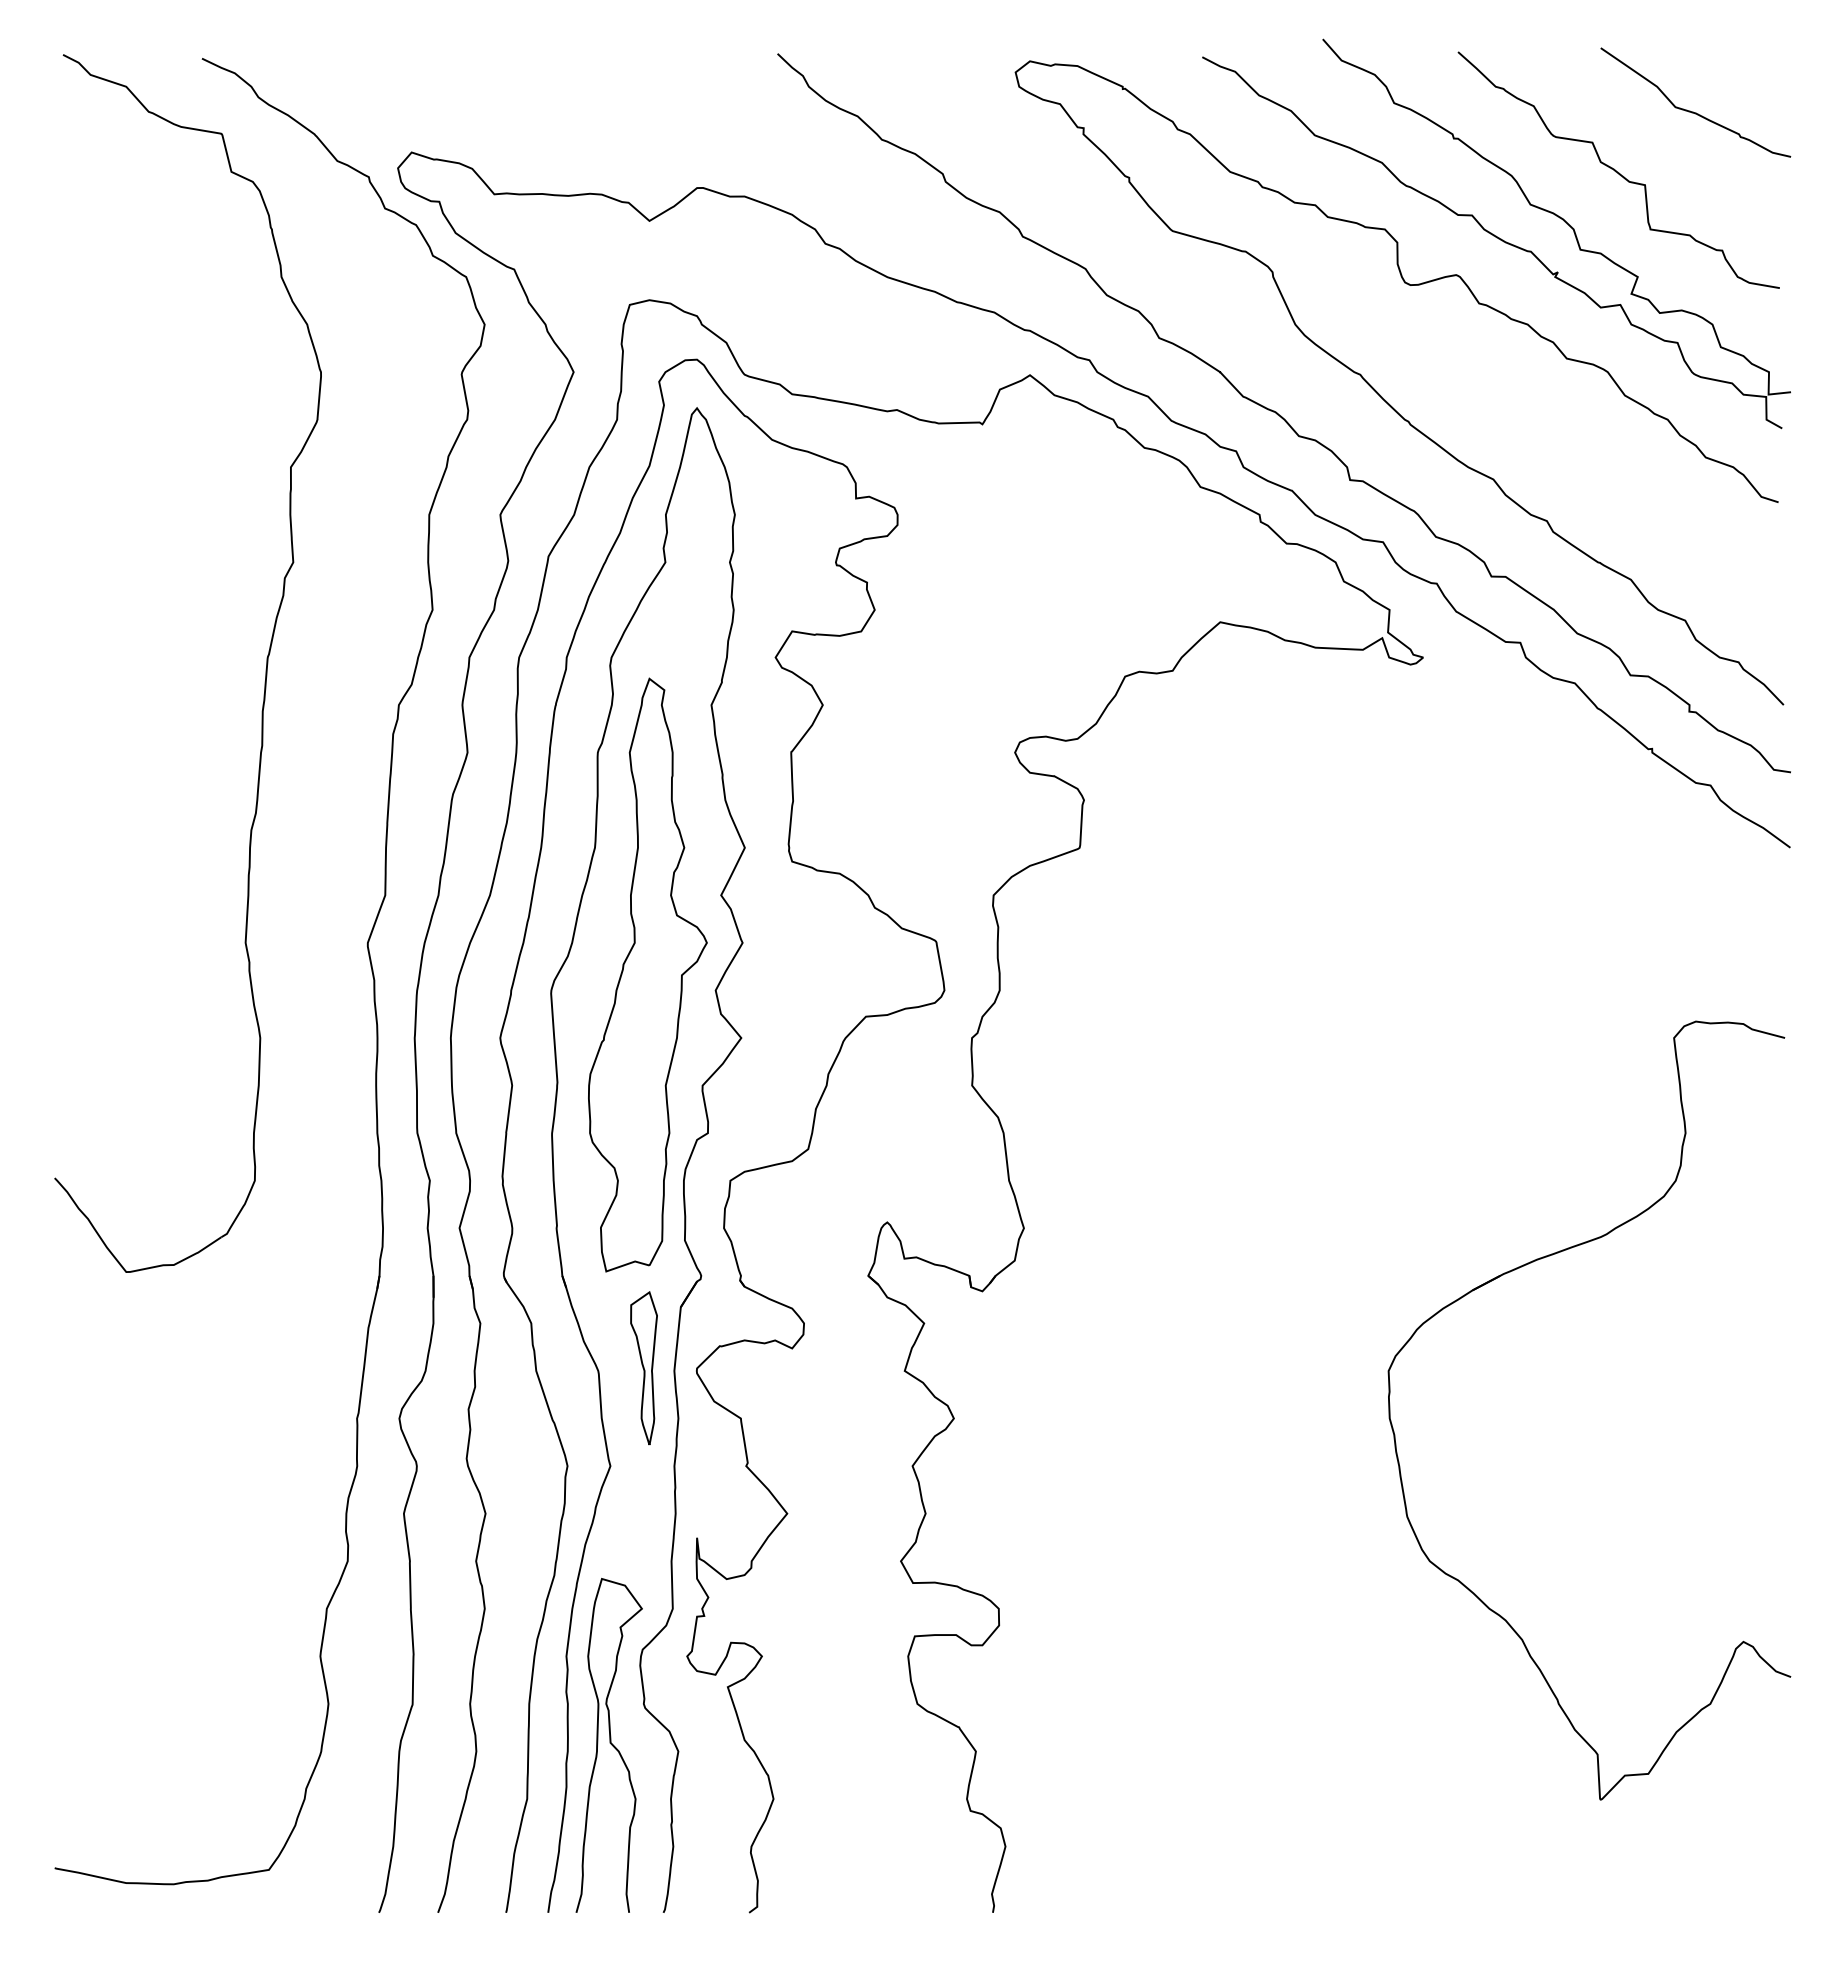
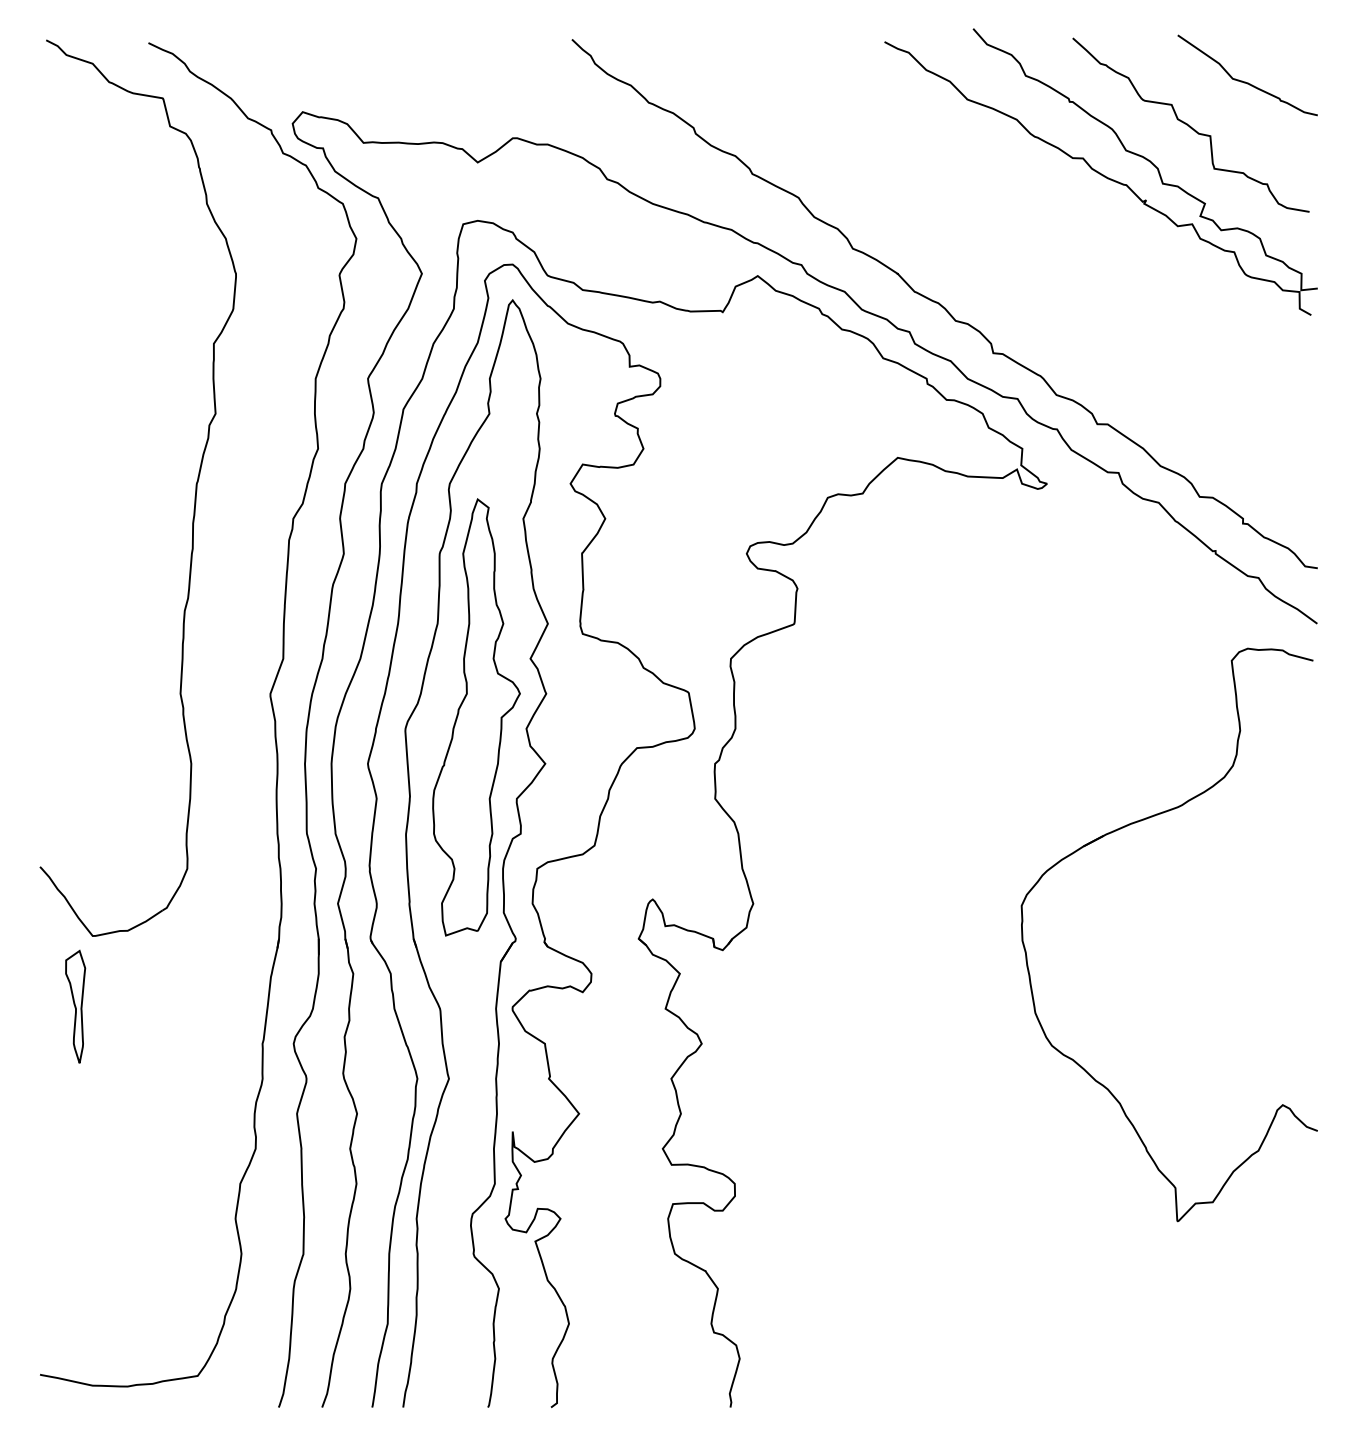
curve: (1381, 395) -> (1016, 290), removed
part: (1524, 1266) -> (1121, 828), moved
part: (643, 1368) -> (75, 1006), moved
curve: (609, 1743) -> (448, 1282), removed

